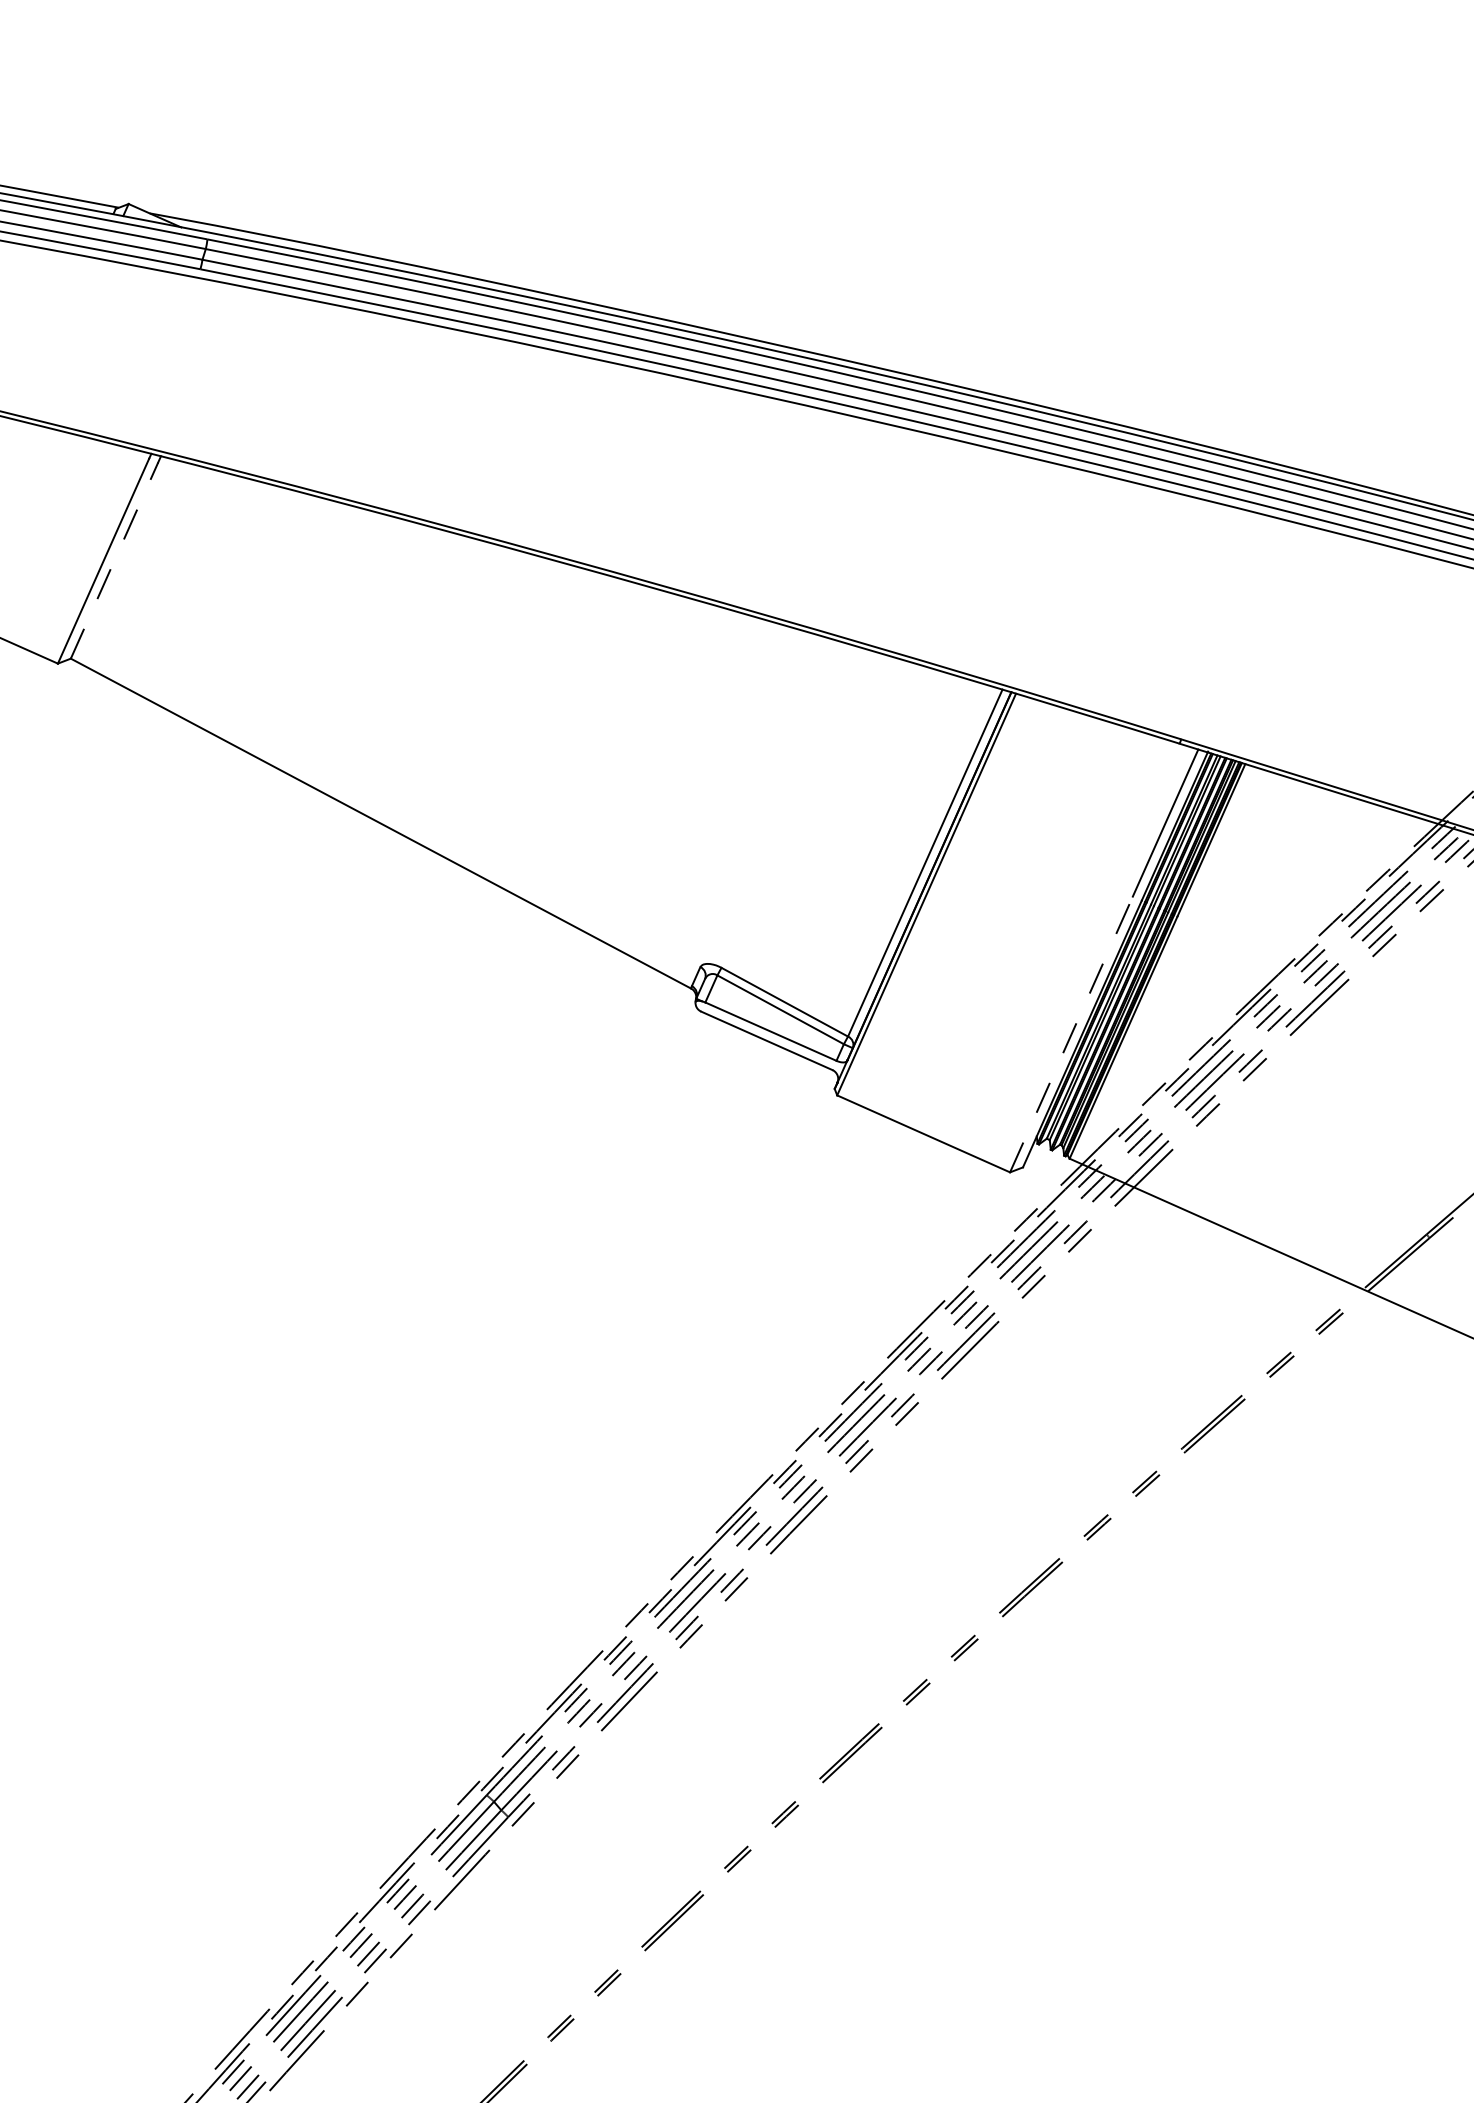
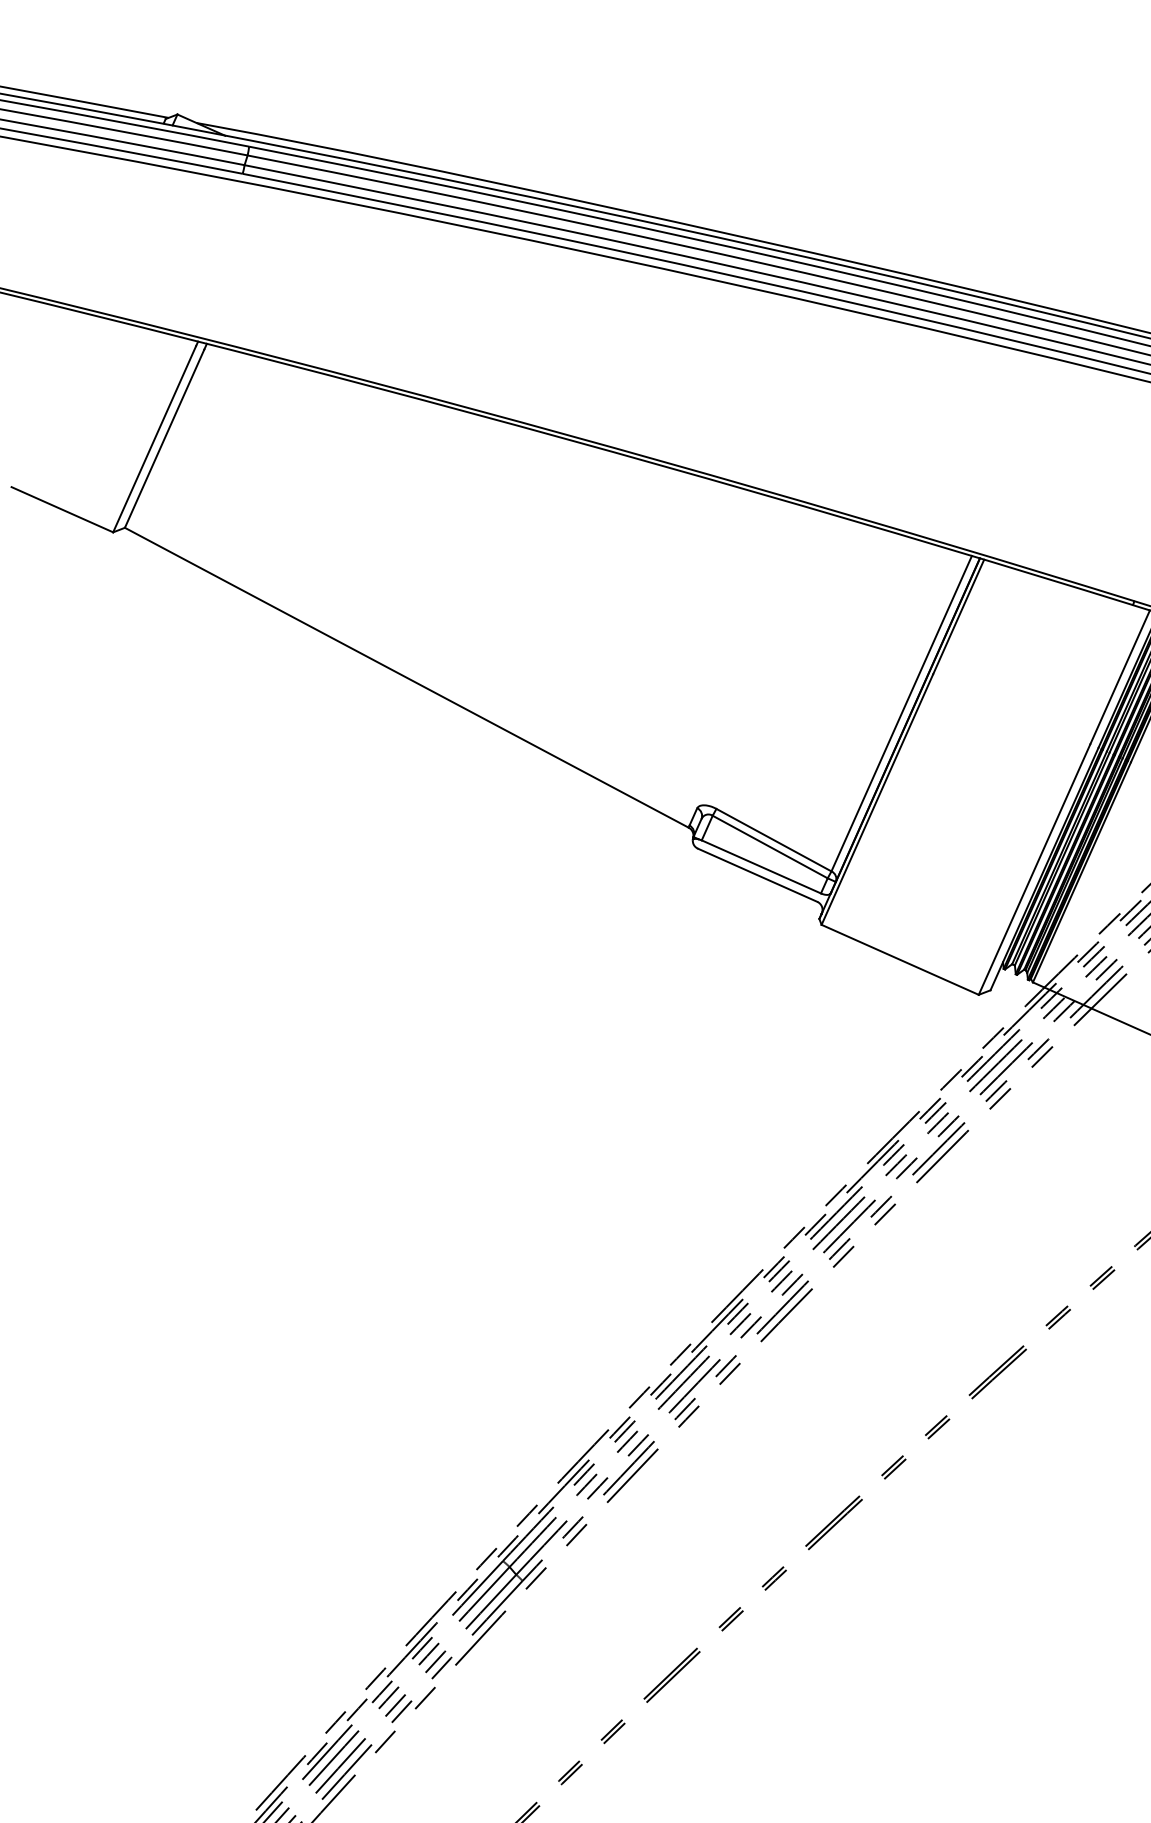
line: (114, 560) -> (164, 438), dashed -> solid
line: (1071, 1034) -> (1034, 869), dashed -> solid

